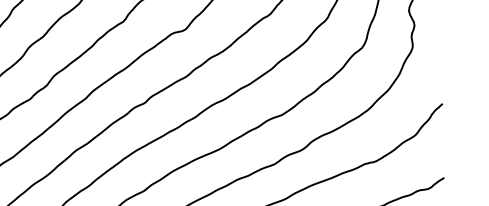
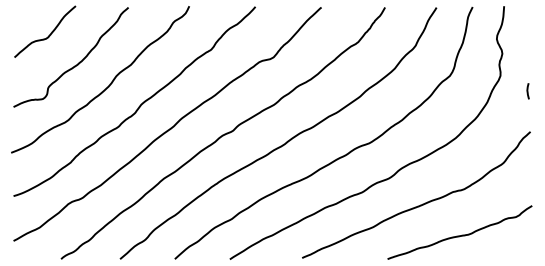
curve: (439, 63) -> (527, 91), added

